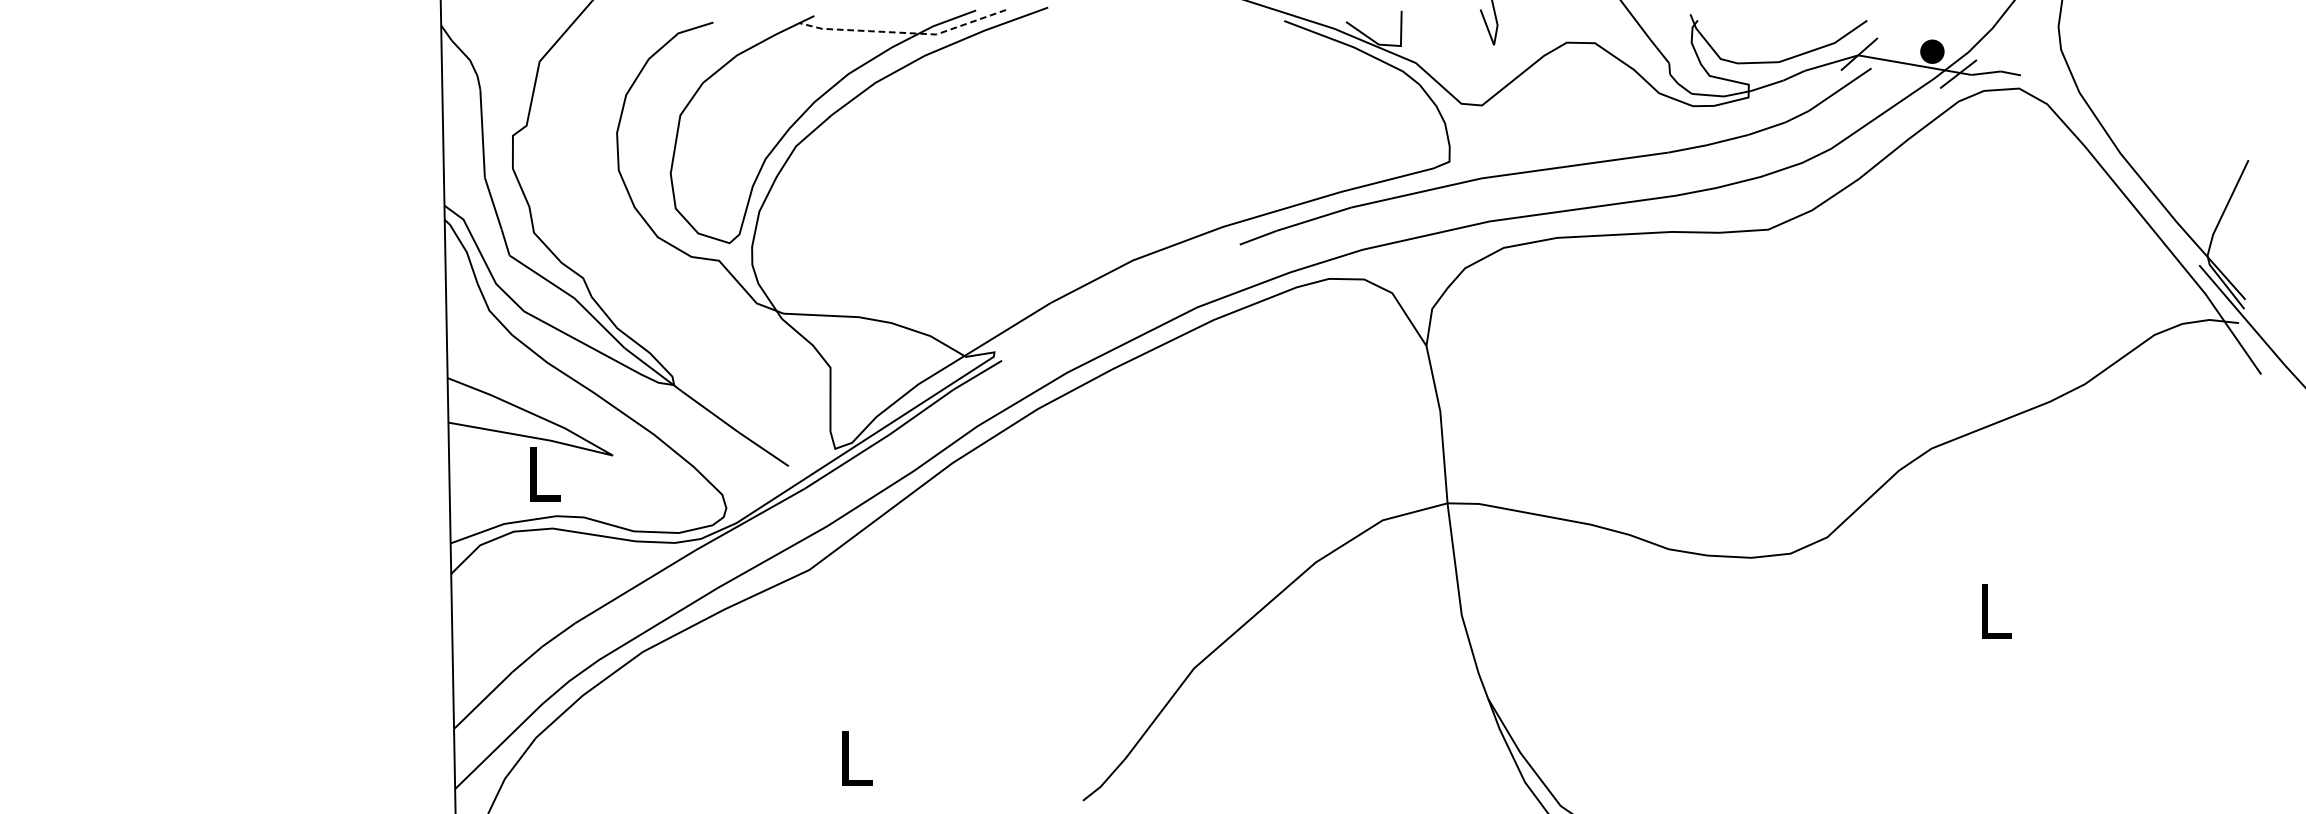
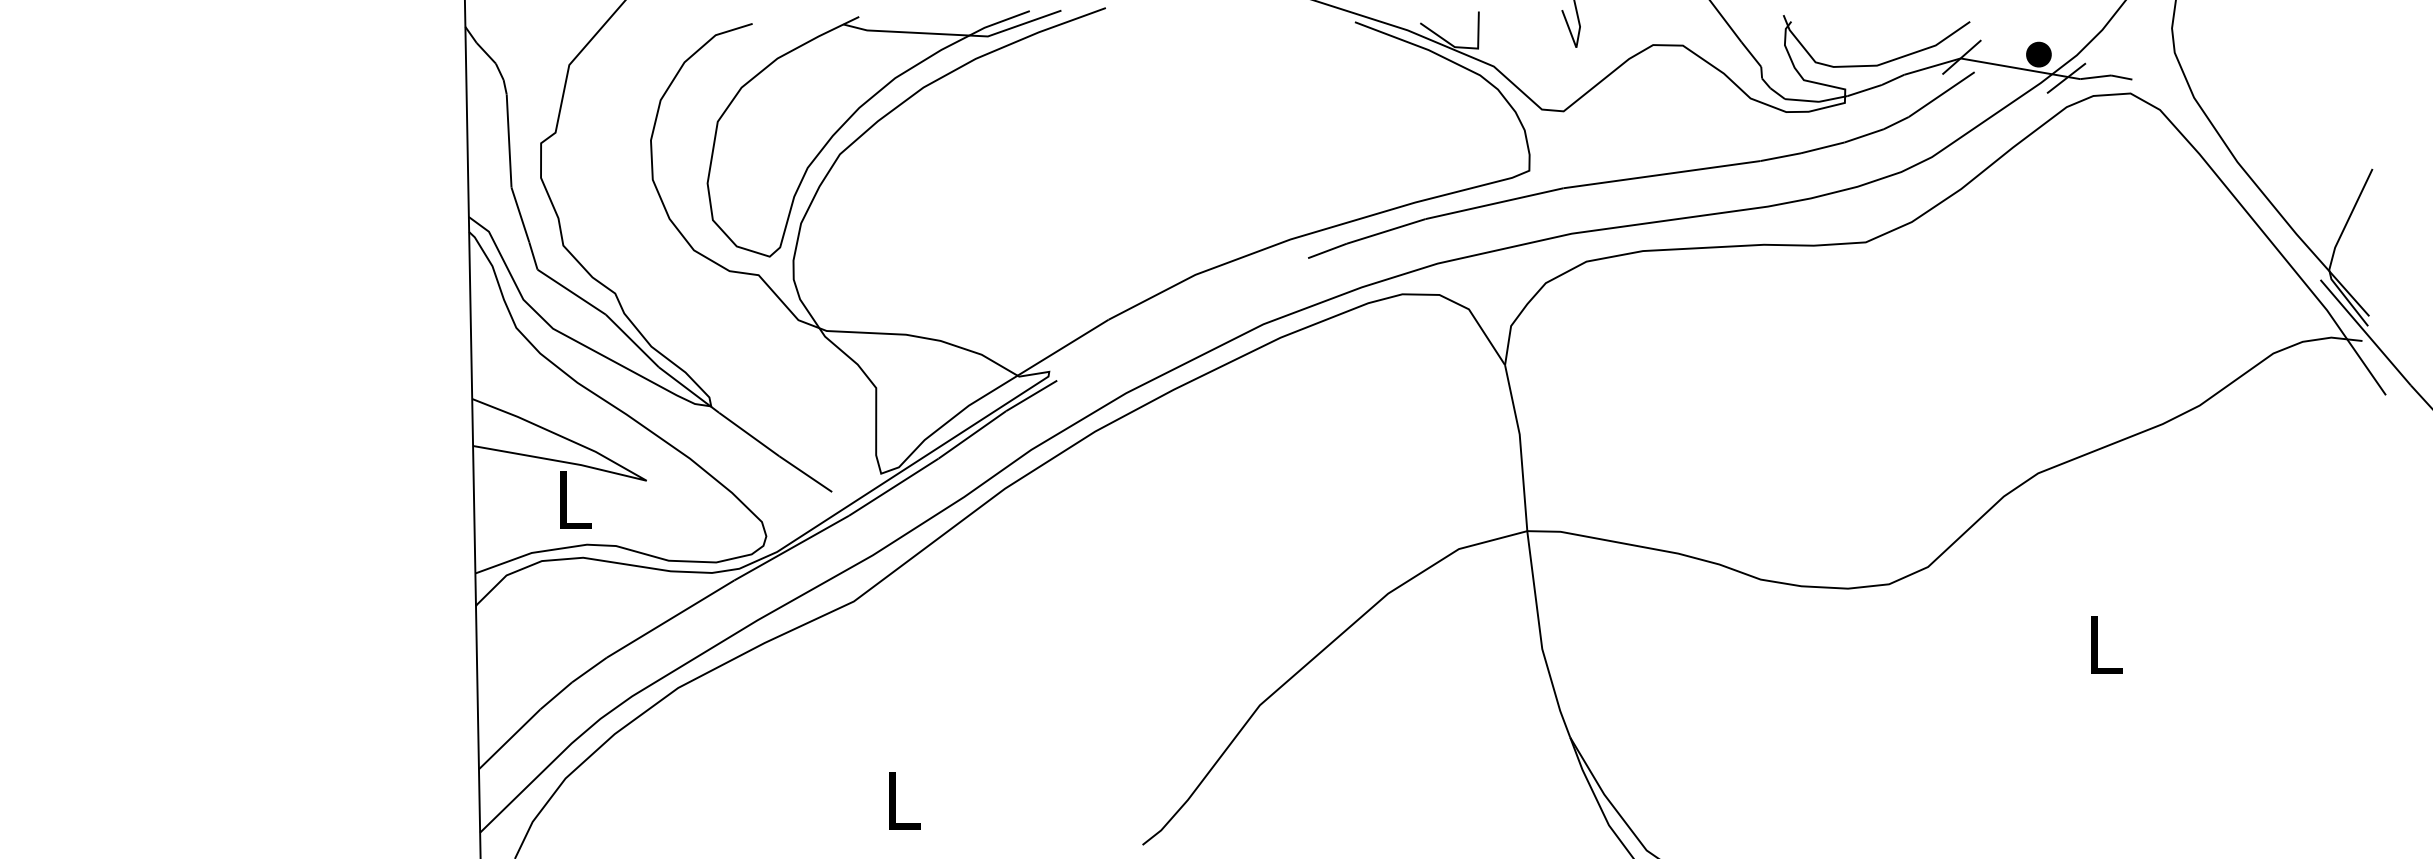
line: (903, 32) -> (953, 34), dashed -> solid

